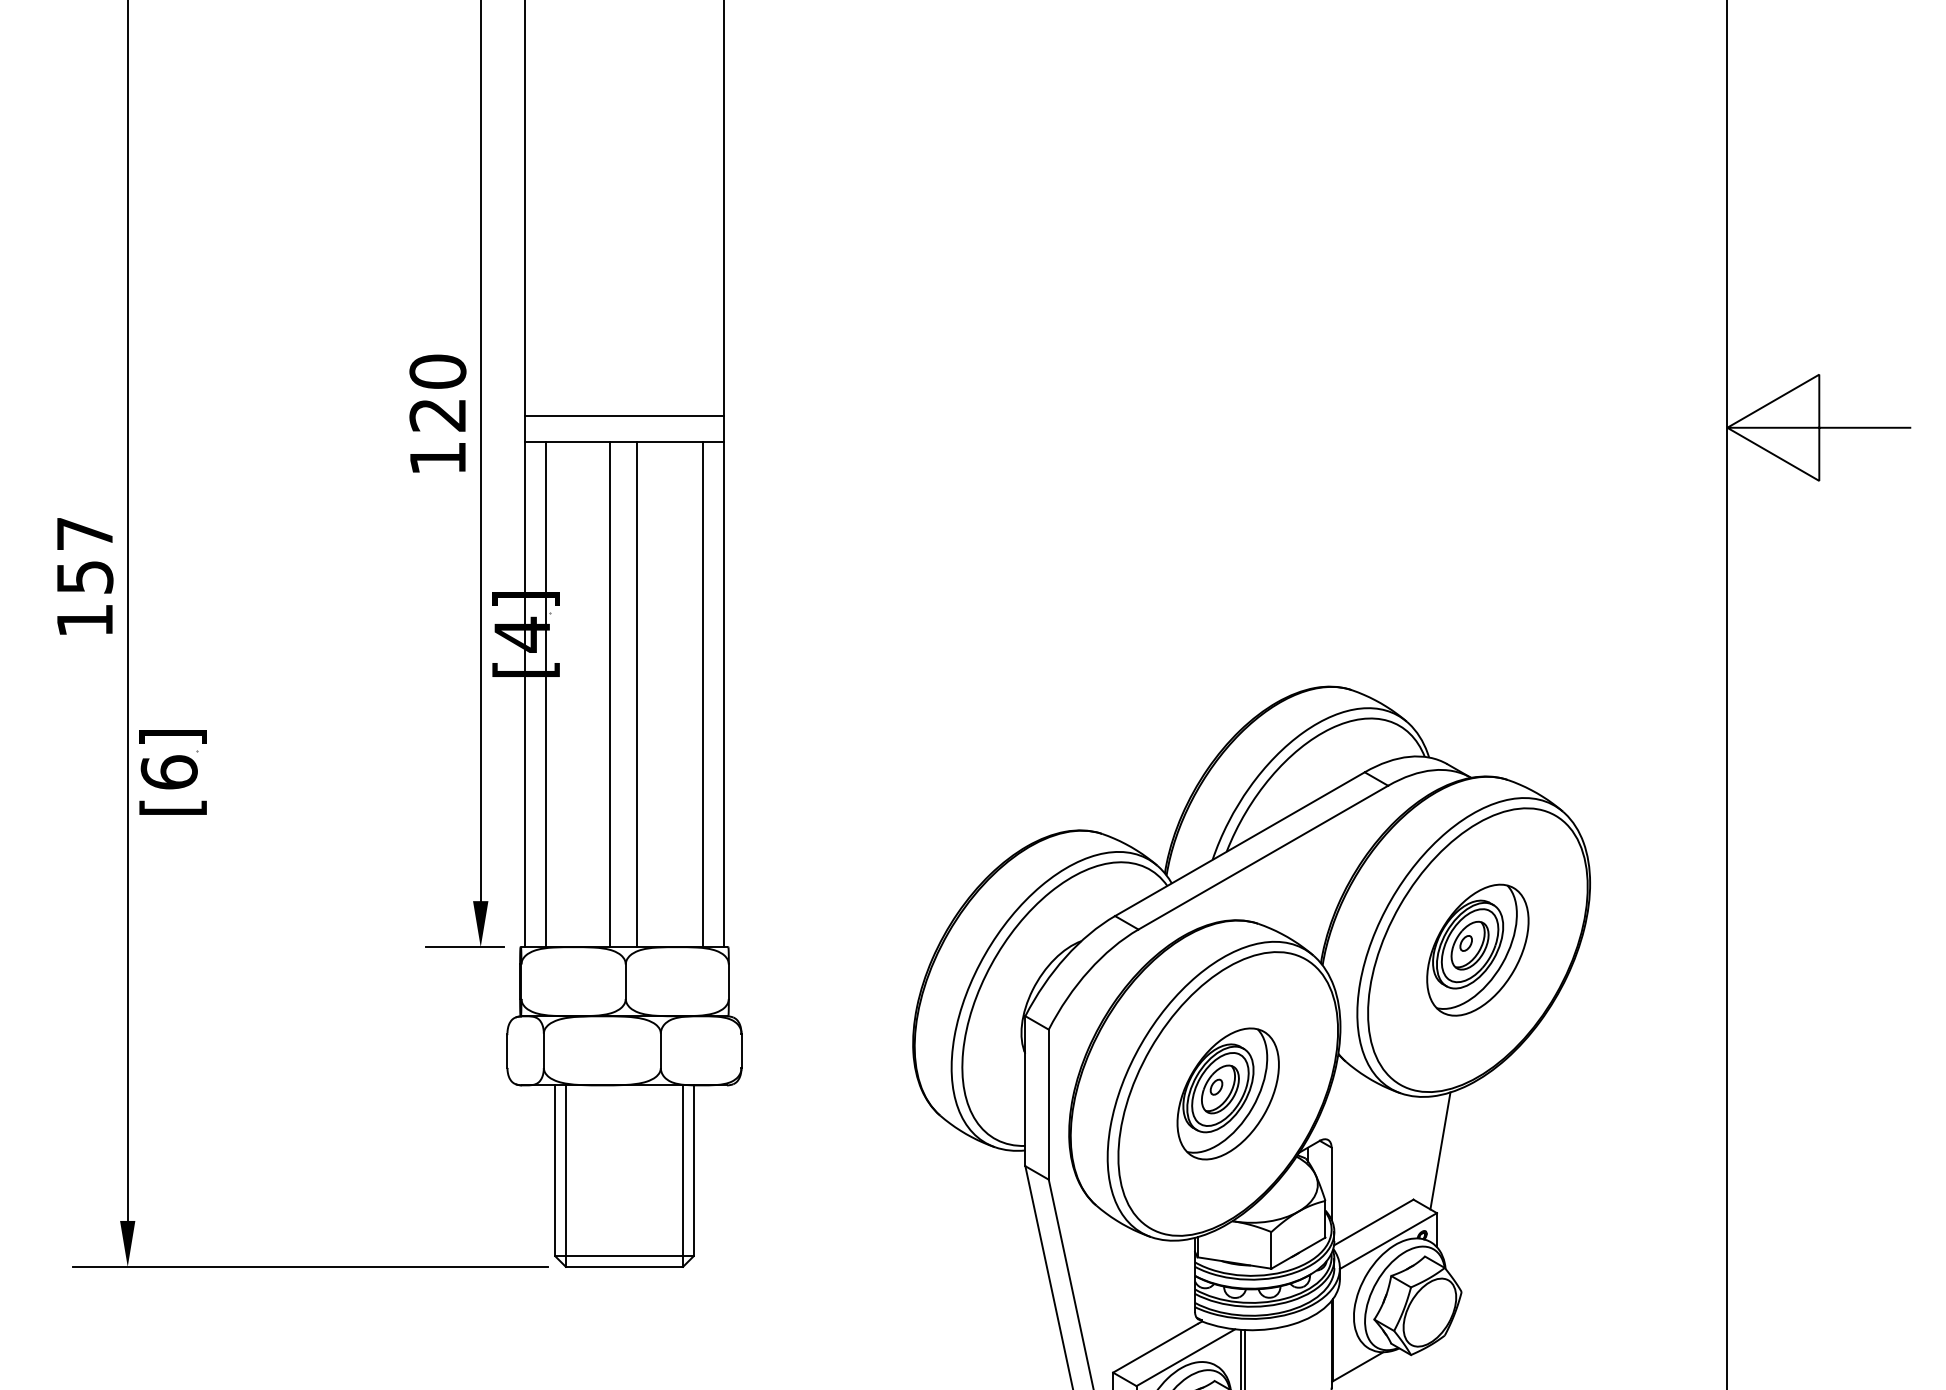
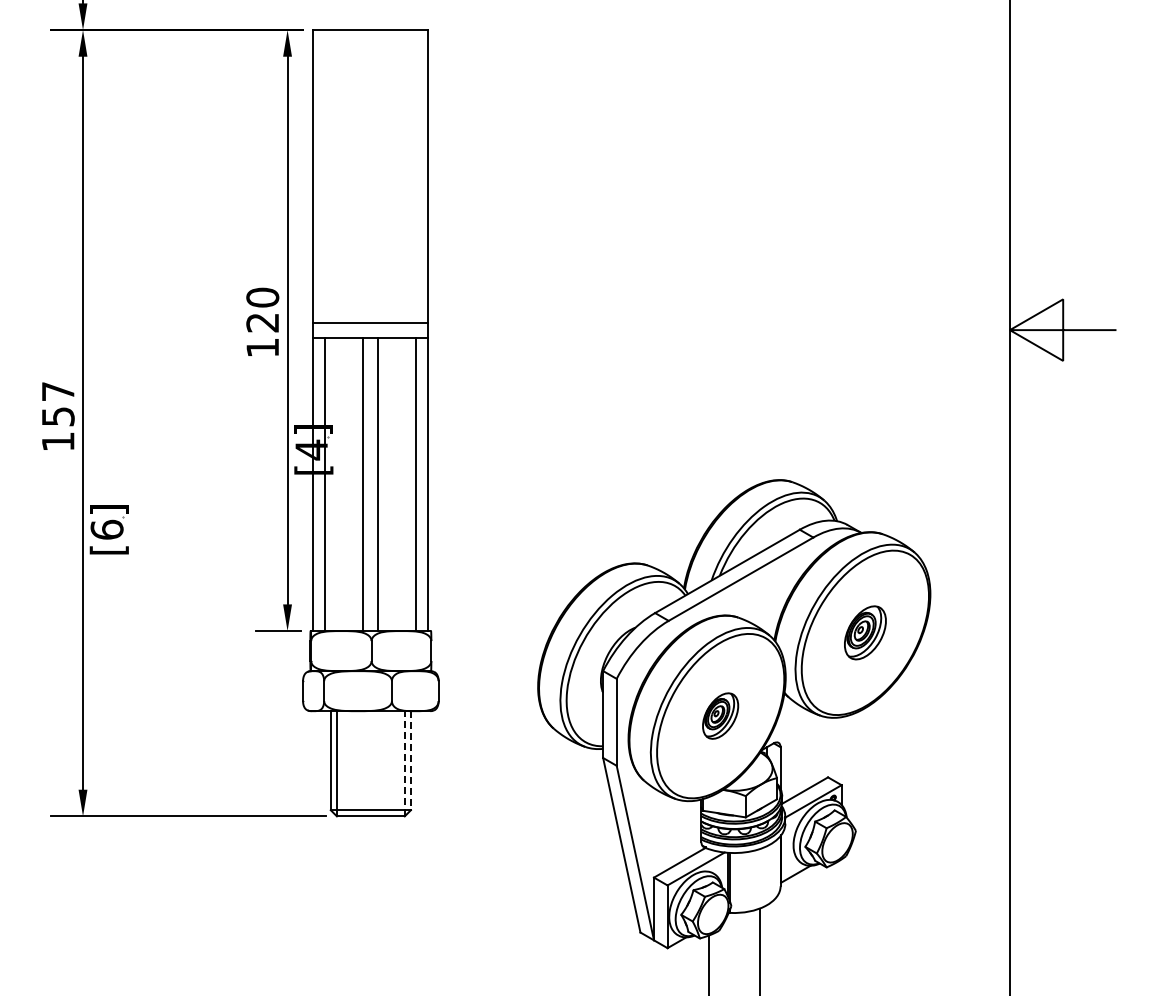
part: (1478, 949) -> (865, 632), size x0.7
part: (1227, 1092) -> (720, 715), size x0.6
line: (1440, 1151) -> (843, 749), removed
line: (692, 1170) -> (410, 760), solid -> dashed
line: (682, 1175) -> (404, 763), solid -> dashed

